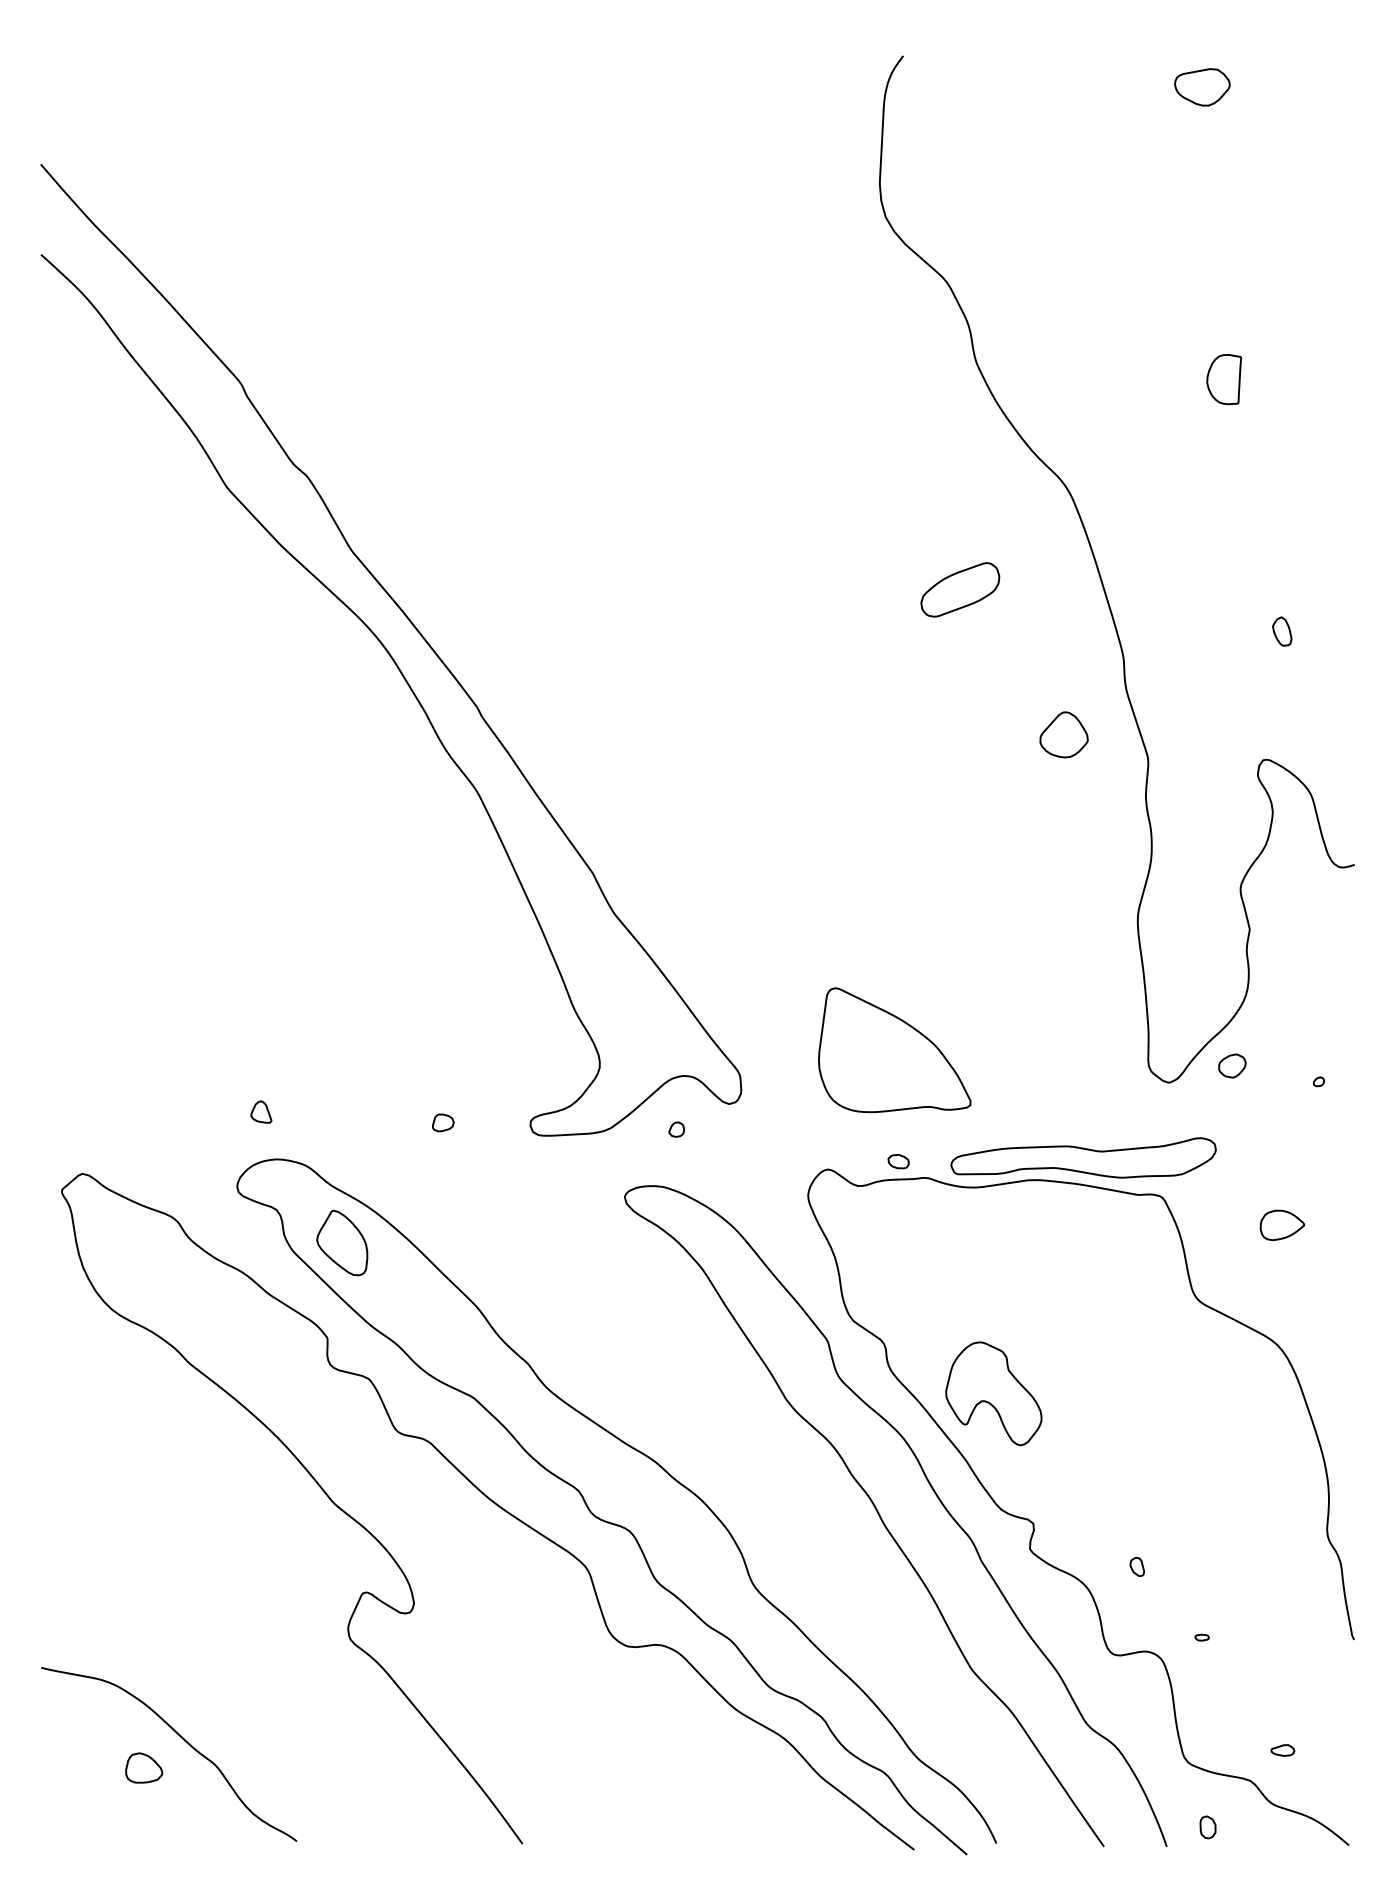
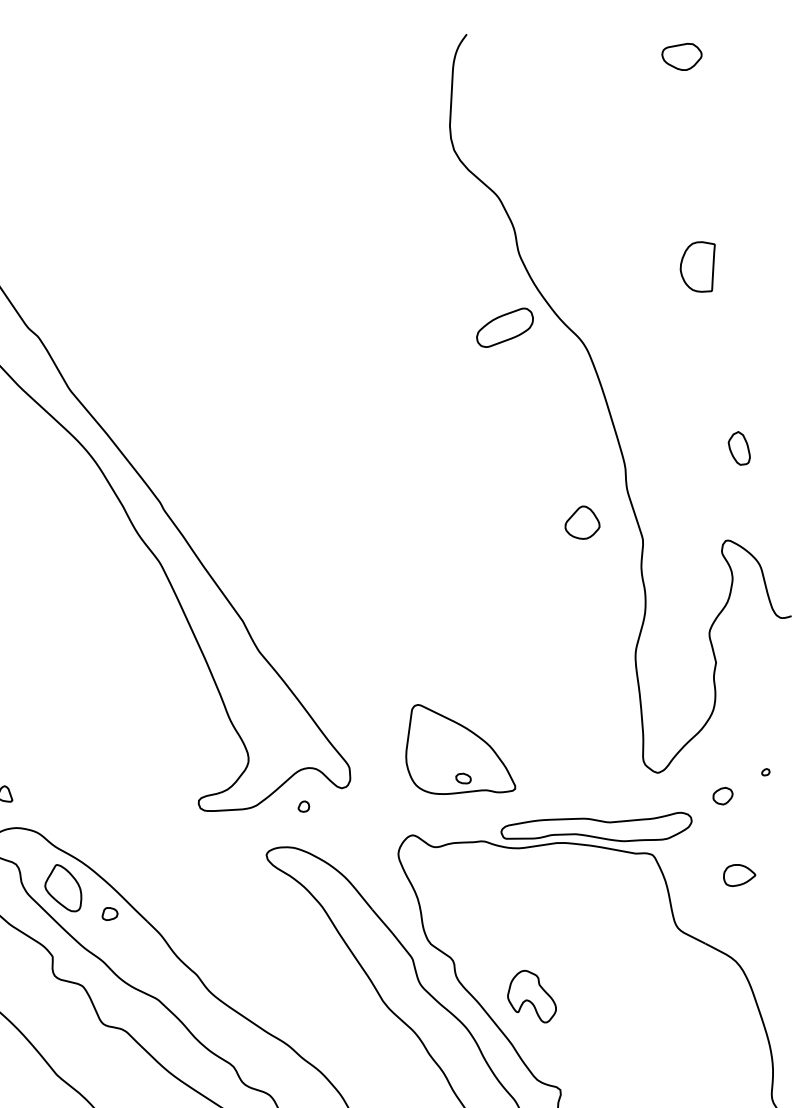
part: (1223, 379) -> (697, 267), size x1.4
part: (960, 589) -> (505, 327), moved
part: (1282, 631) -> (739, 448), size x1.6
part: (1232, 1065) -> (723, 795), moved
part: (443, 1122) -> (110, 913), moved
part: (898, 1161) -> (463, 778), moved
part: (993, 1393) -> (531, 996), size x0.7

